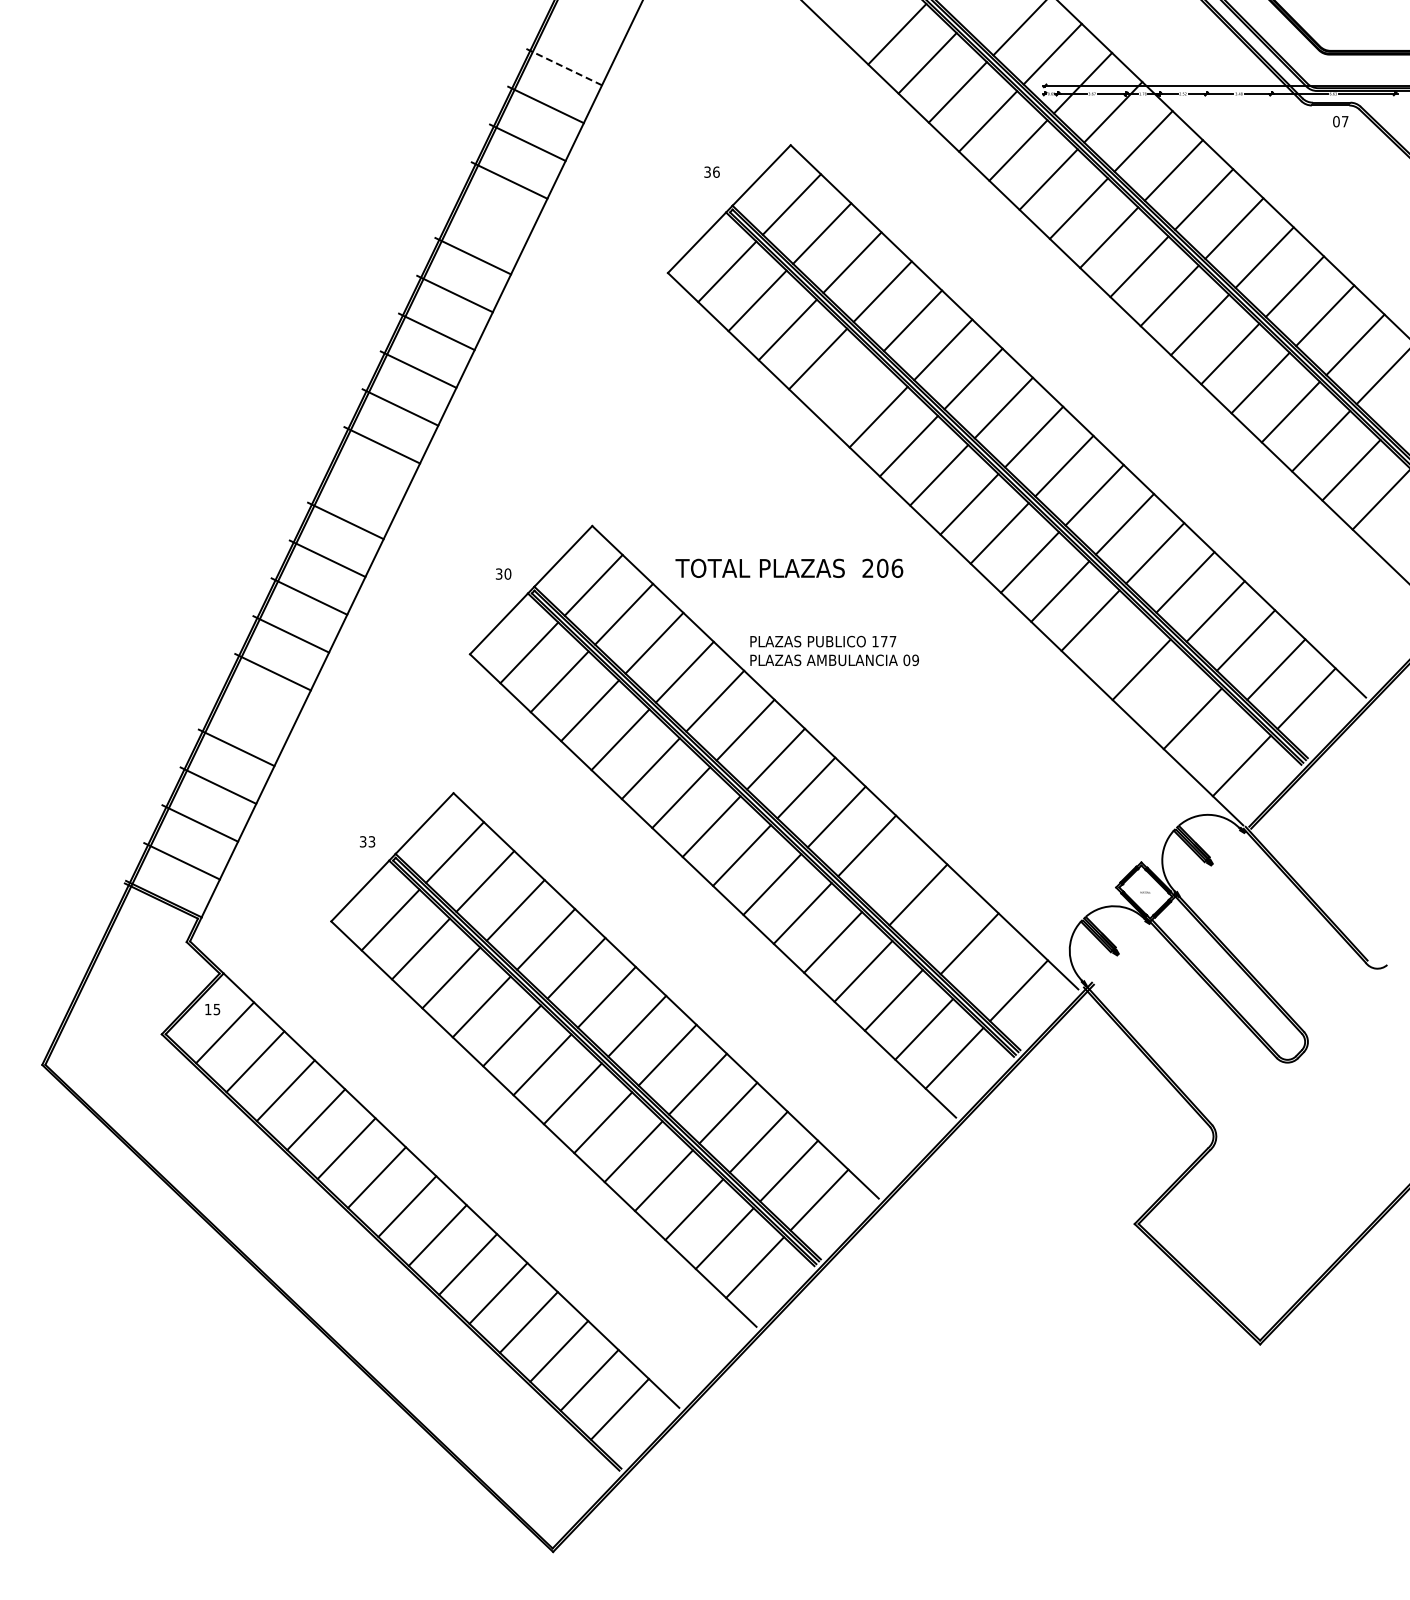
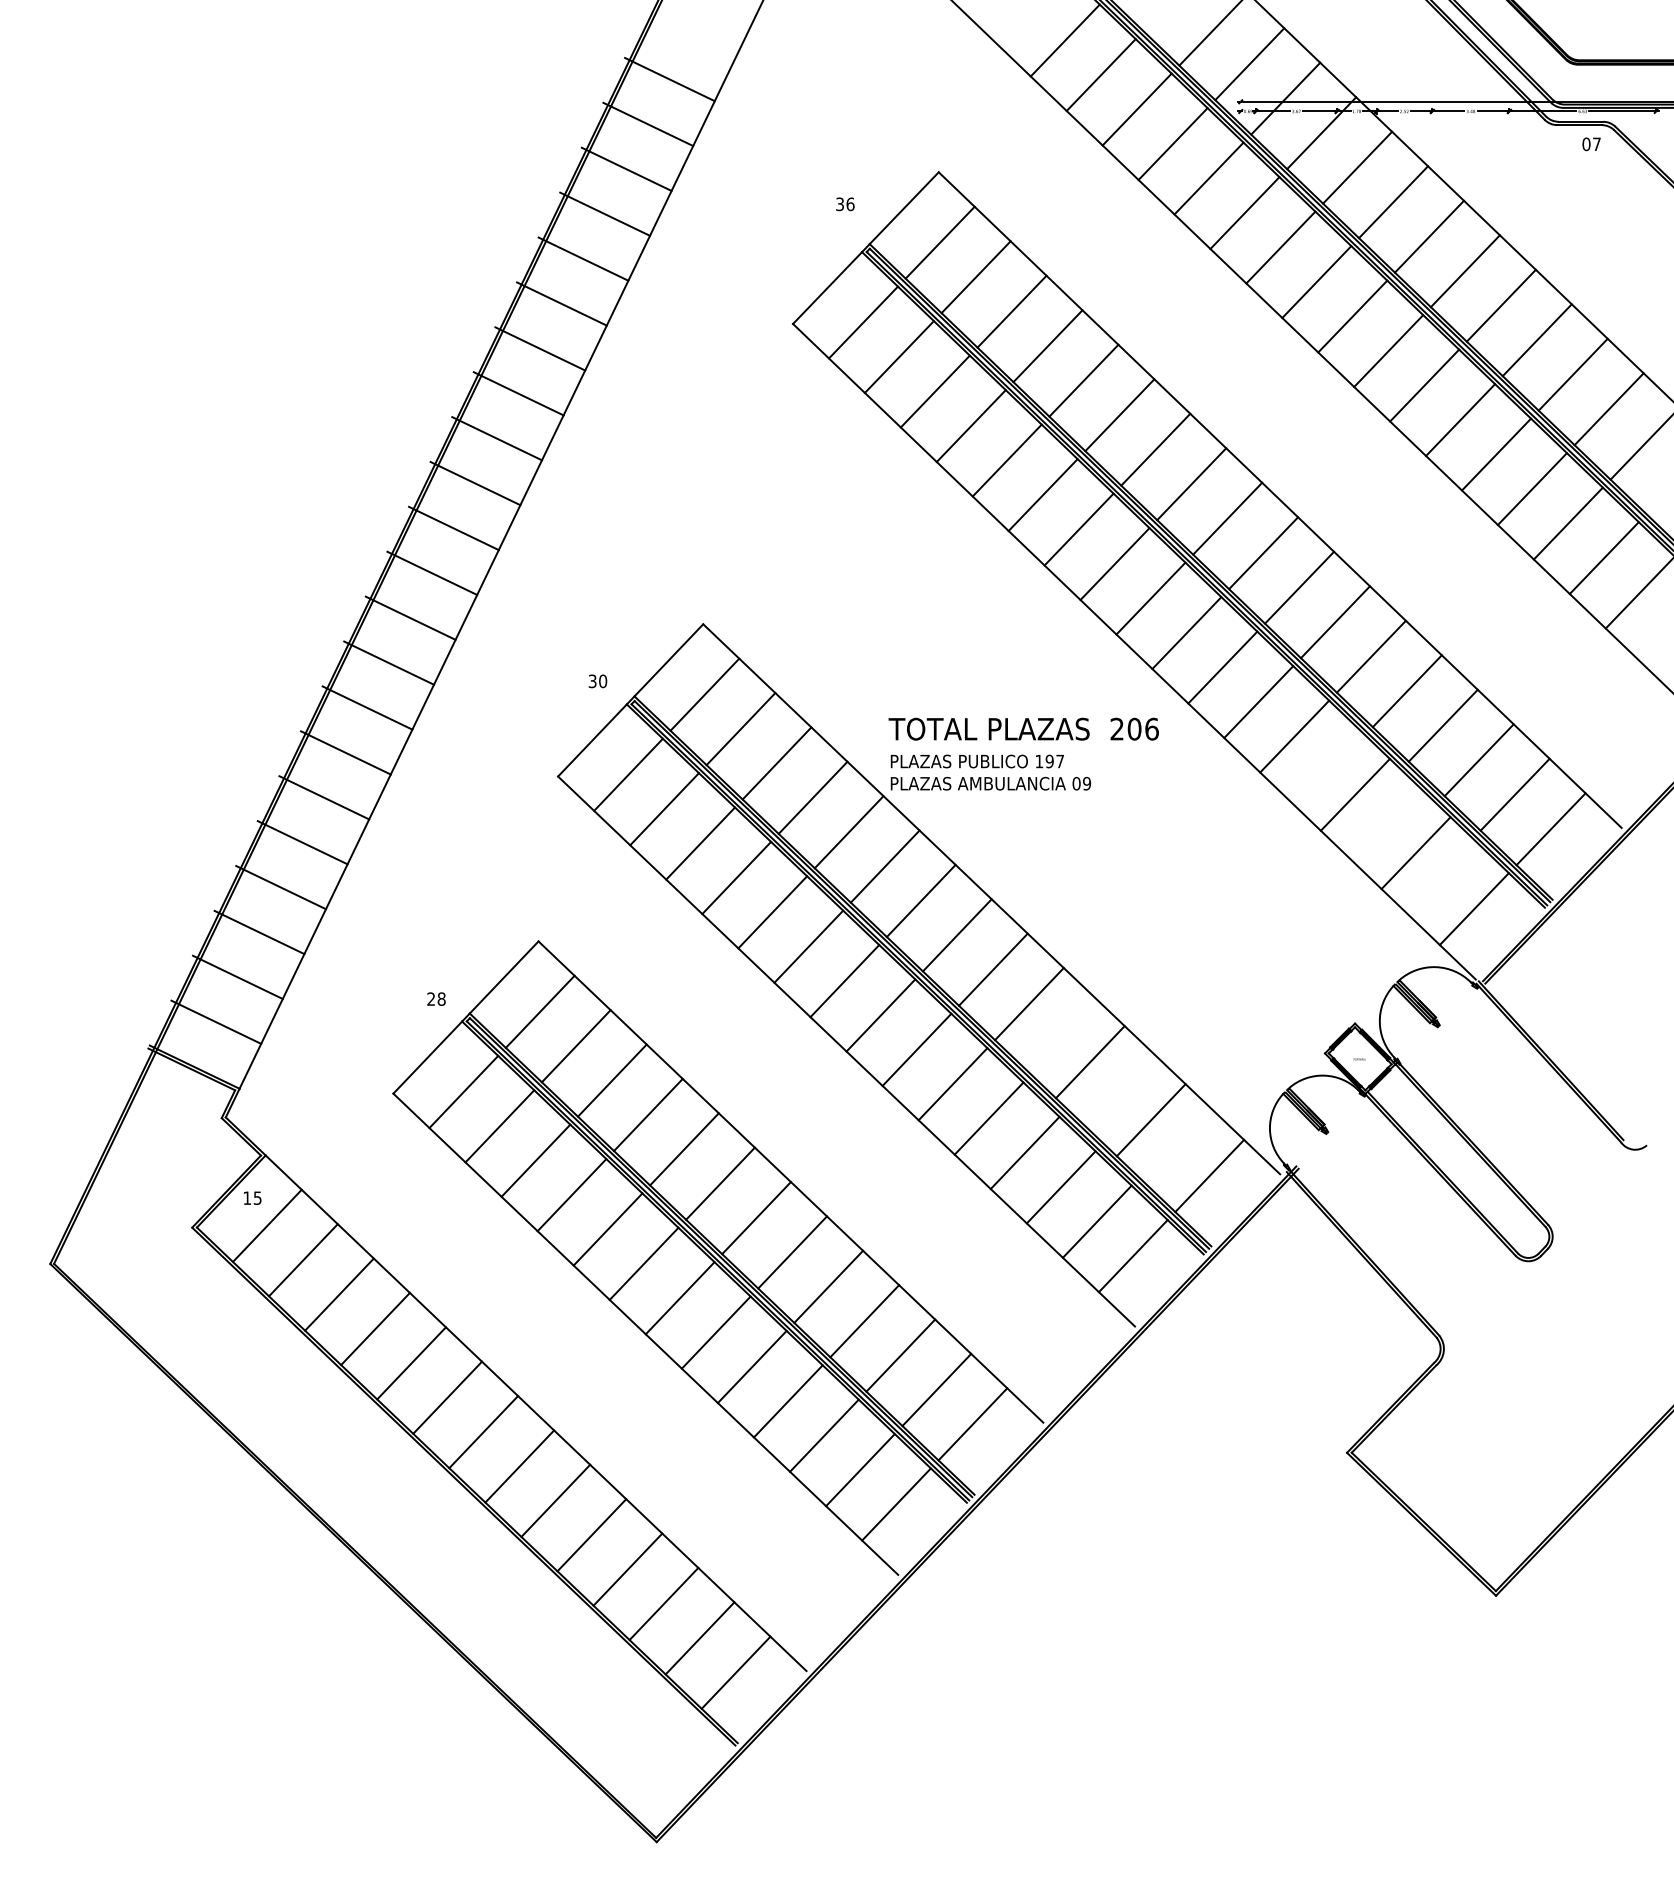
line: (564, 67) -> (670, 80), dashed -> solid
line: (491, 218) -> (583, 259), added
line: (848, 387) -> (1007, 459), added
line: (363, 482) -> (431, 572), added
text: (789, 567) -> (1023, 728), moved
text: (883, 641) -> (1048, 761), 177 -> 197
line: (254, 709) -> (302, 842), added
text: (367, 841) -> (436, 998), 33 -> 28

